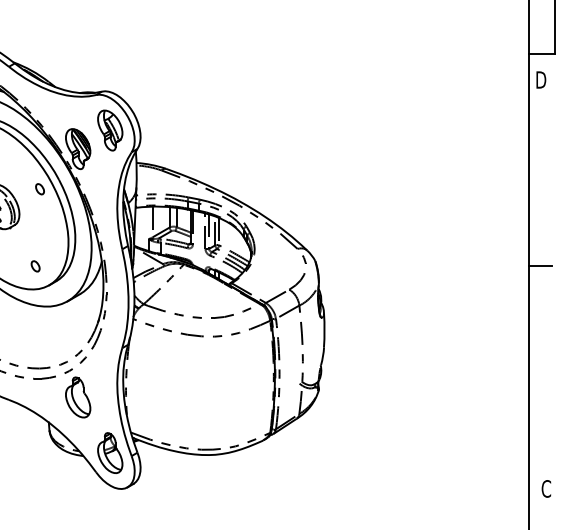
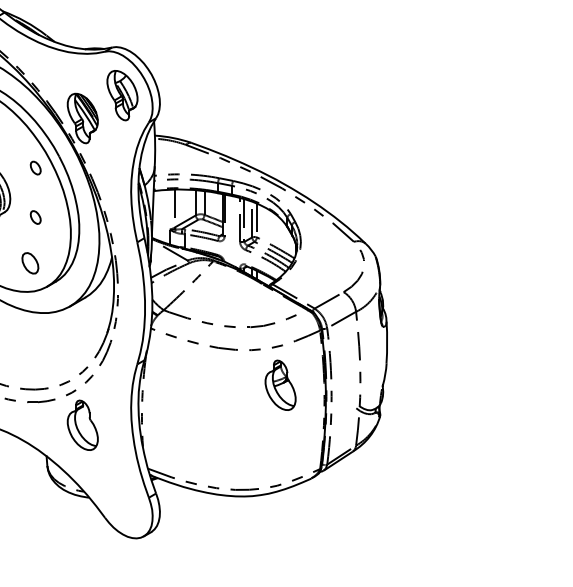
part: (39, 229) -> (35, 217), added
part: (35, 266) -> (30, 263), size x1.6
part: (110, 452) -> (280, 384), moved

